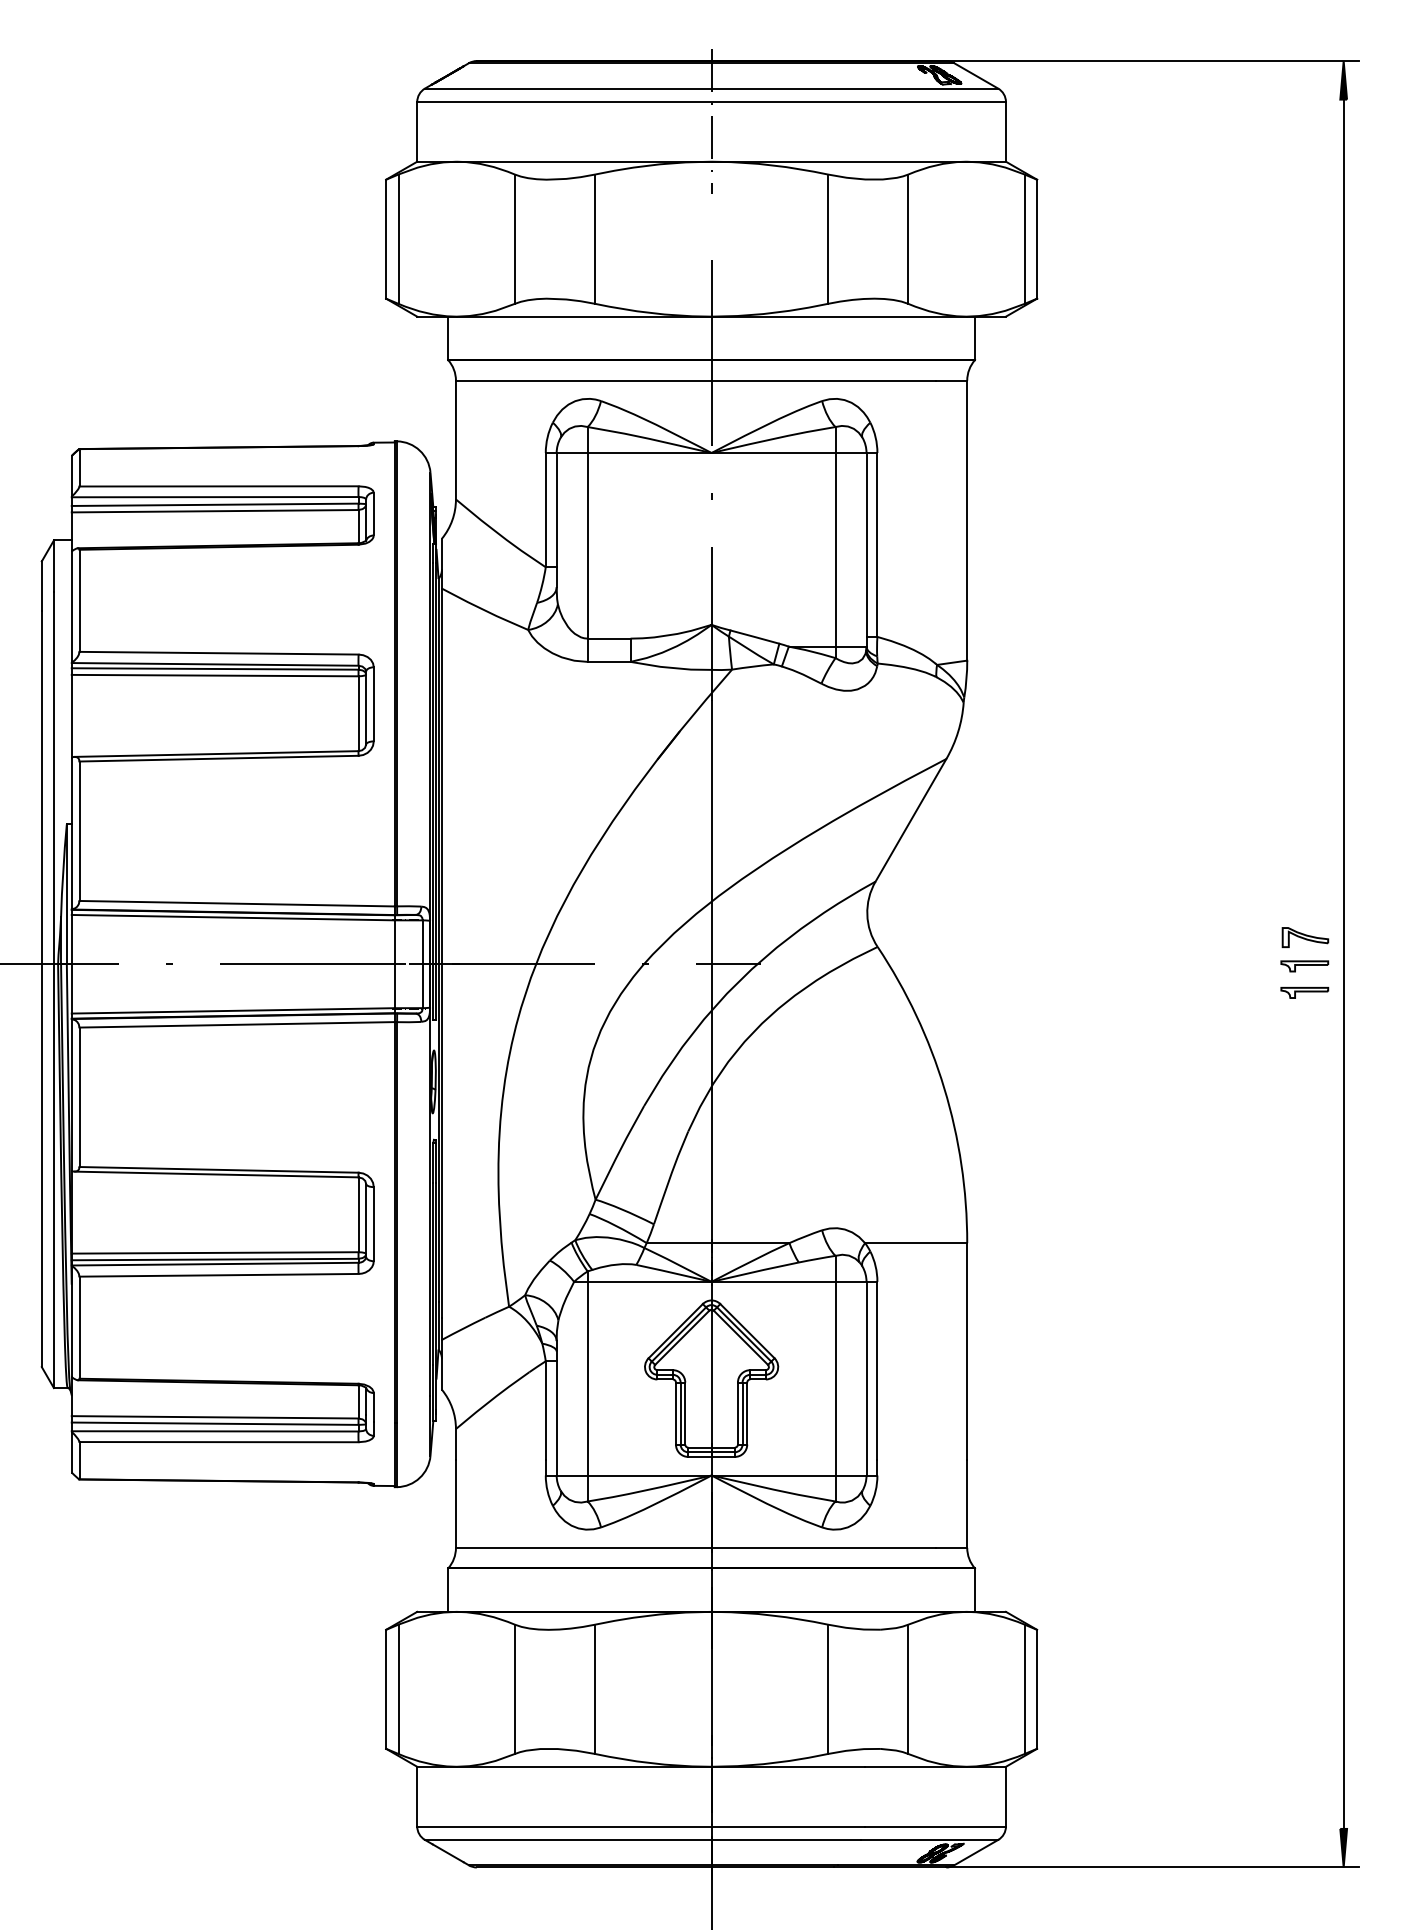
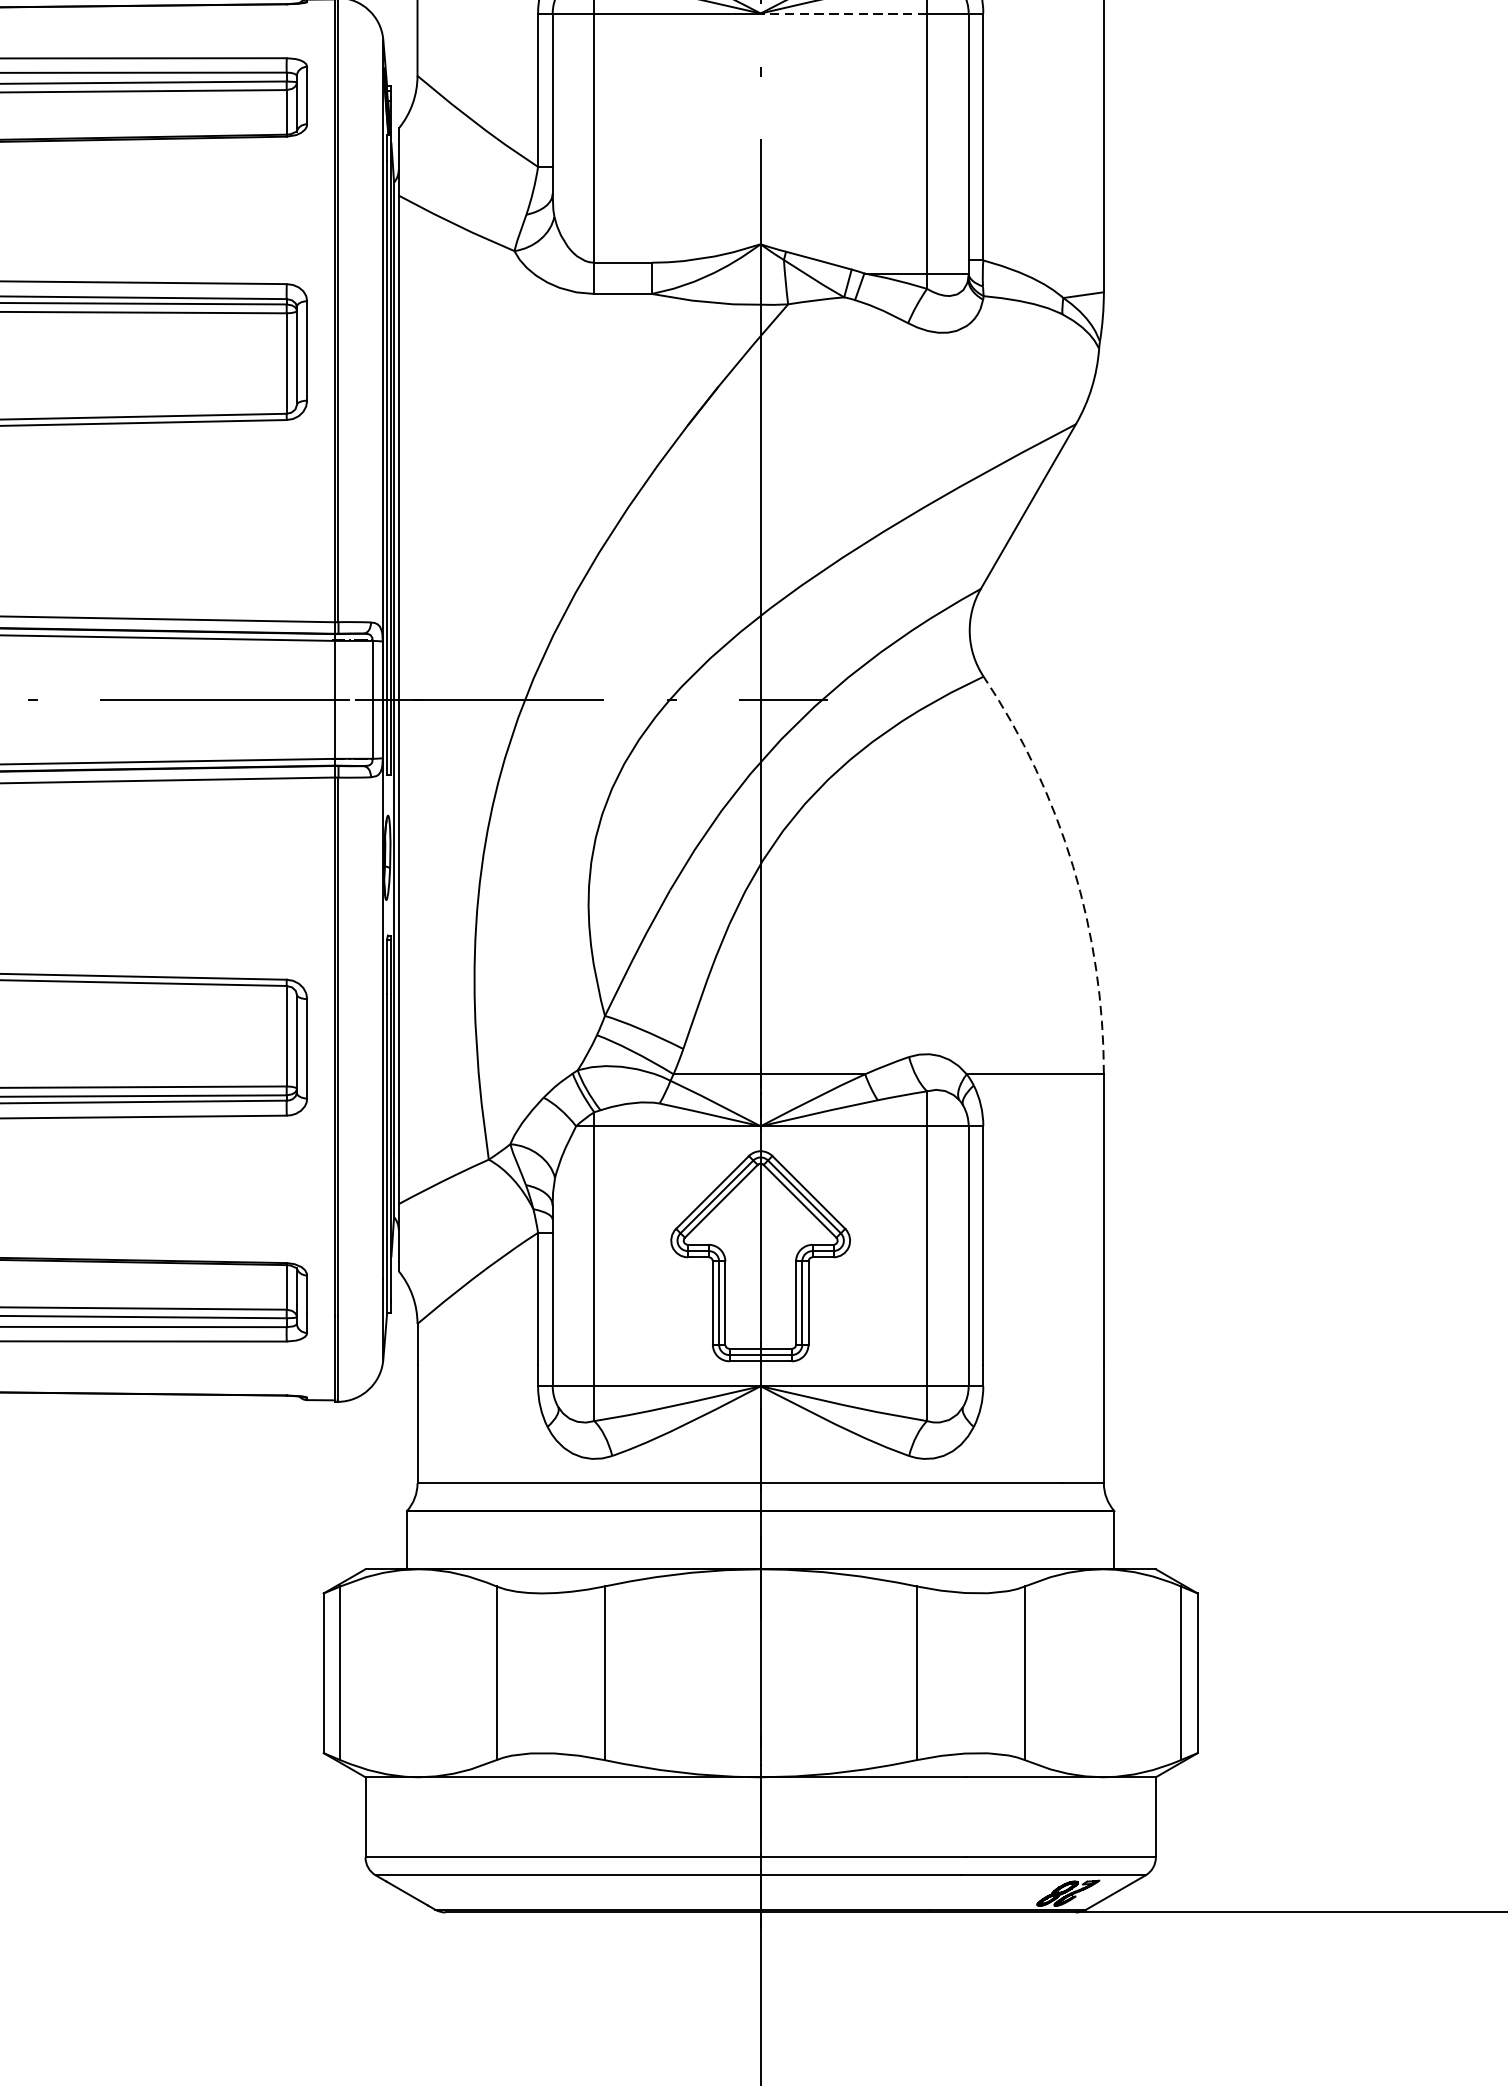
line: (773, 453) -> (843, 14), solid -> dashed
arc: (944, 1088) -> (1073, 866), solid -> dashed

